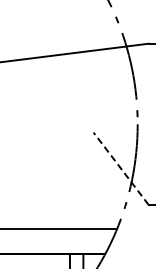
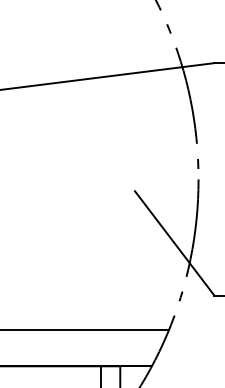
line: (120, 168) -> (173, 243), dashed -> solid

